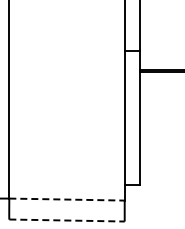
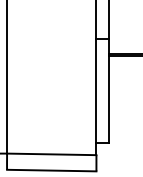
line: (67, 199) -> (52, 154), dashed -> solid
line: (67, 220) -> (52, 170), dashed -> solid

